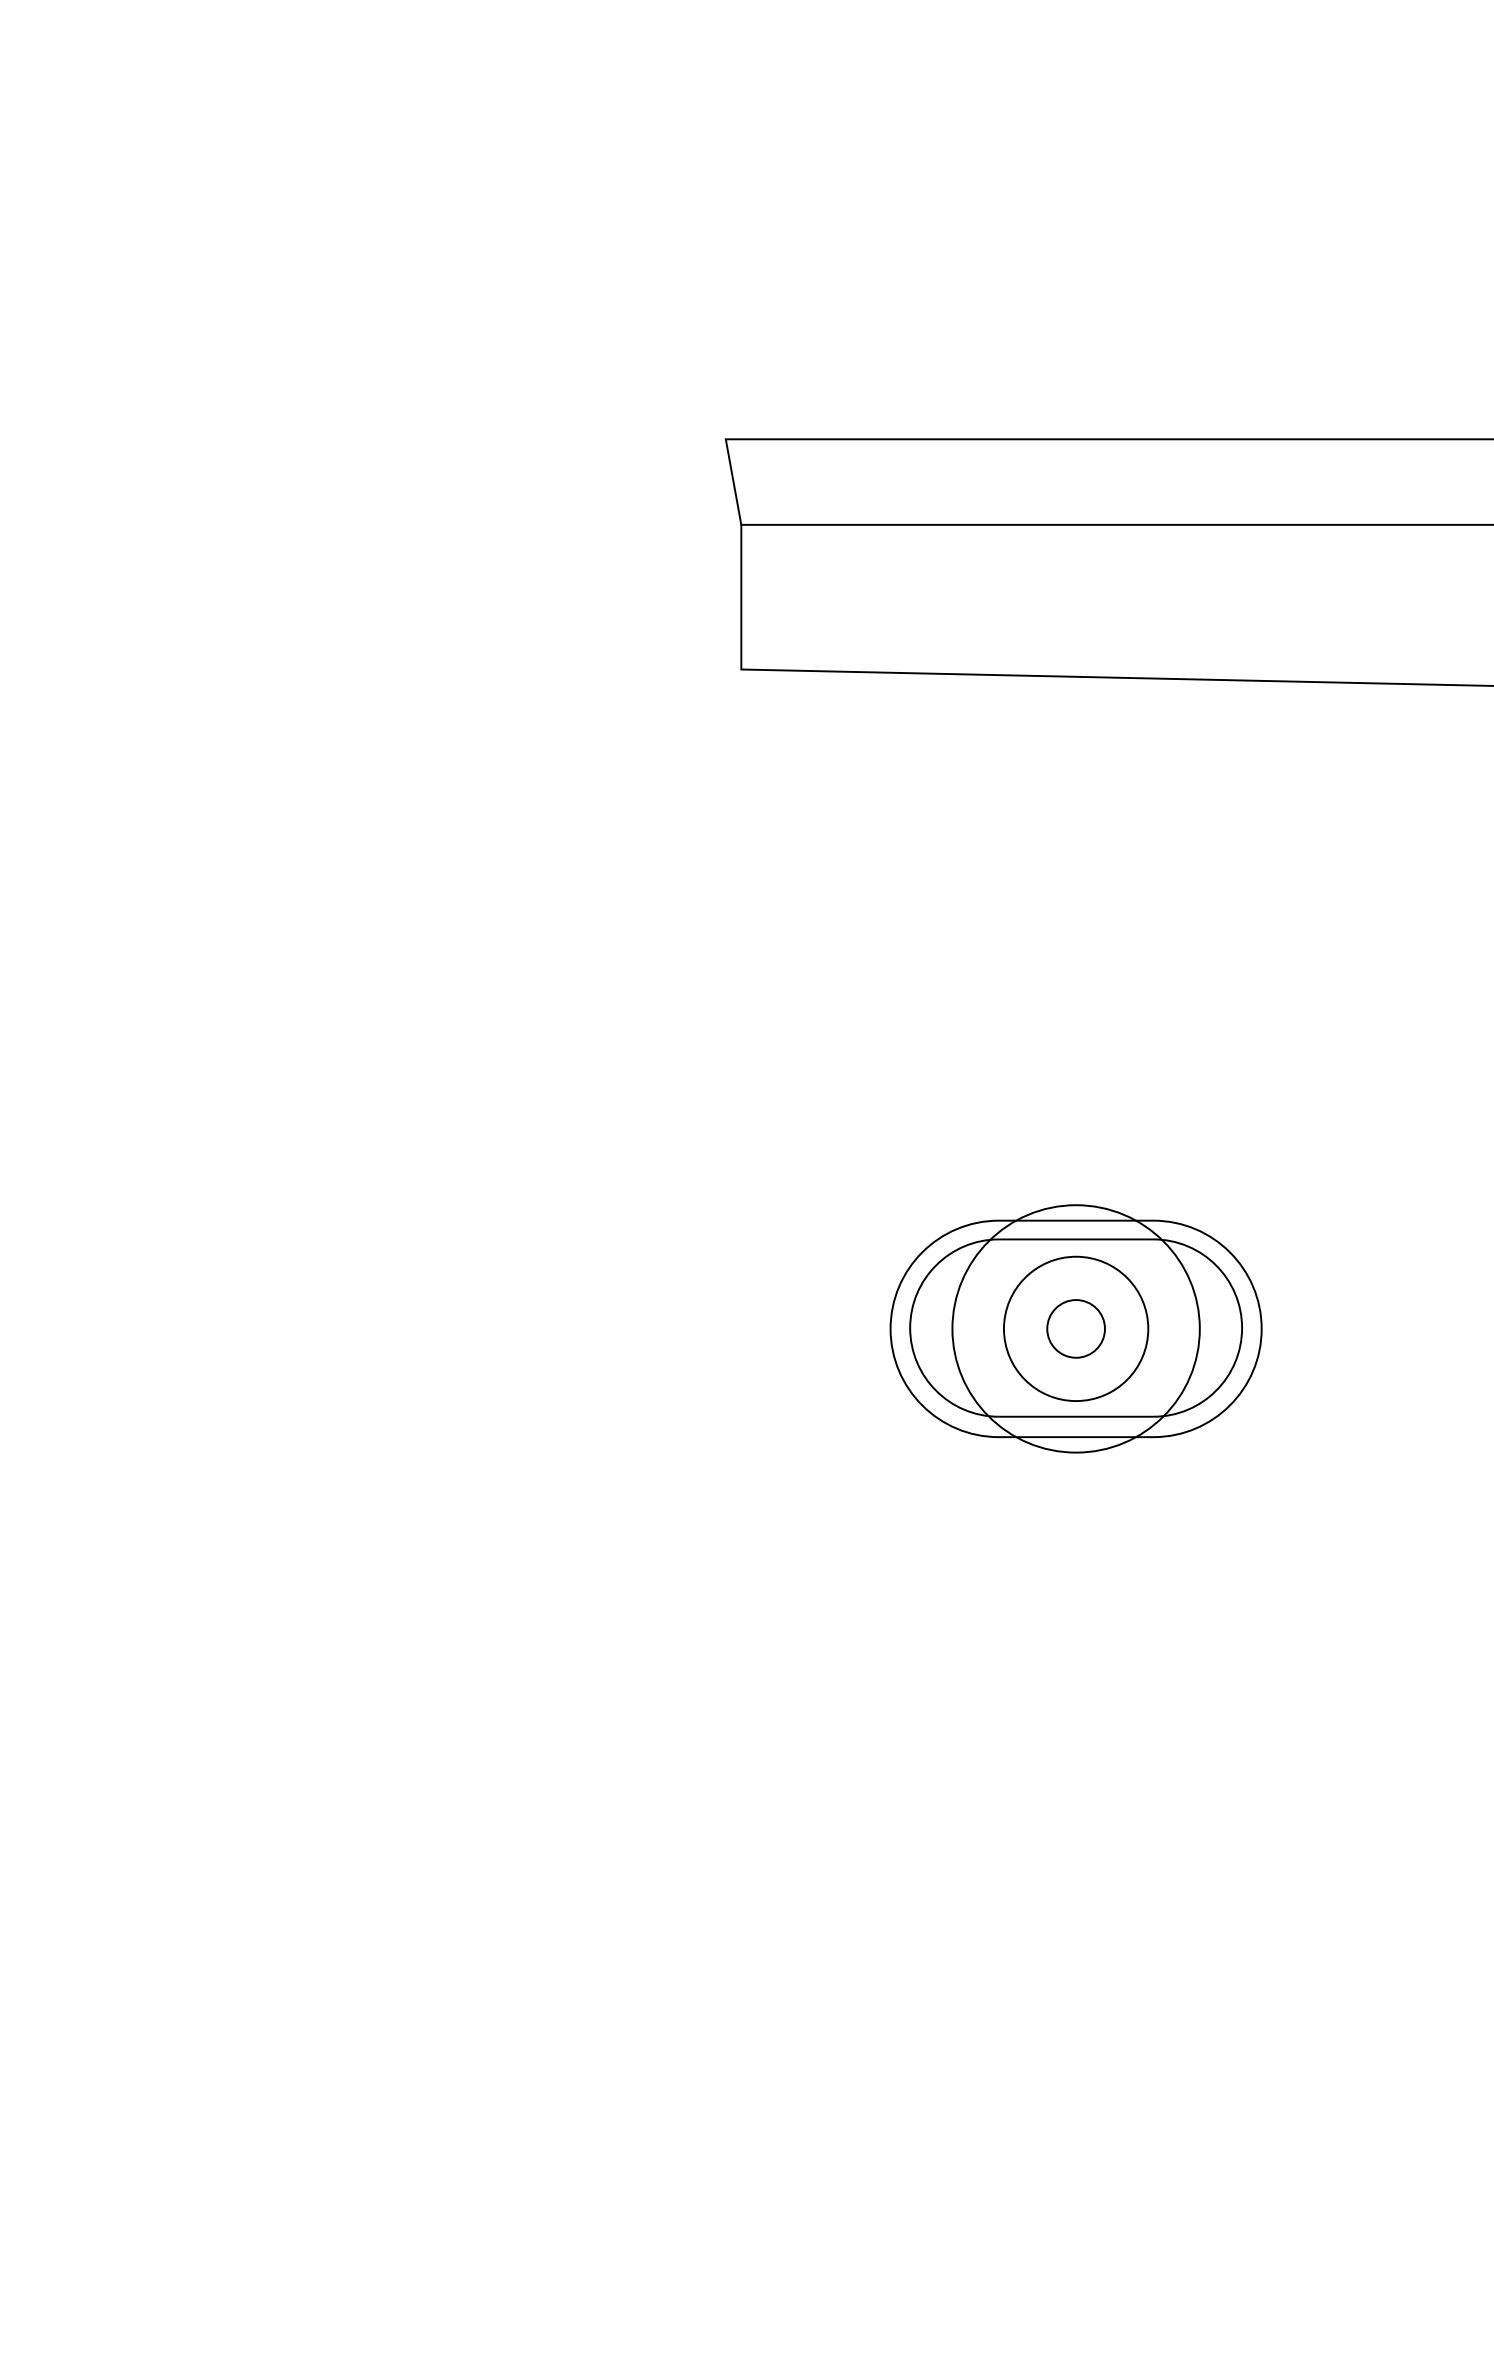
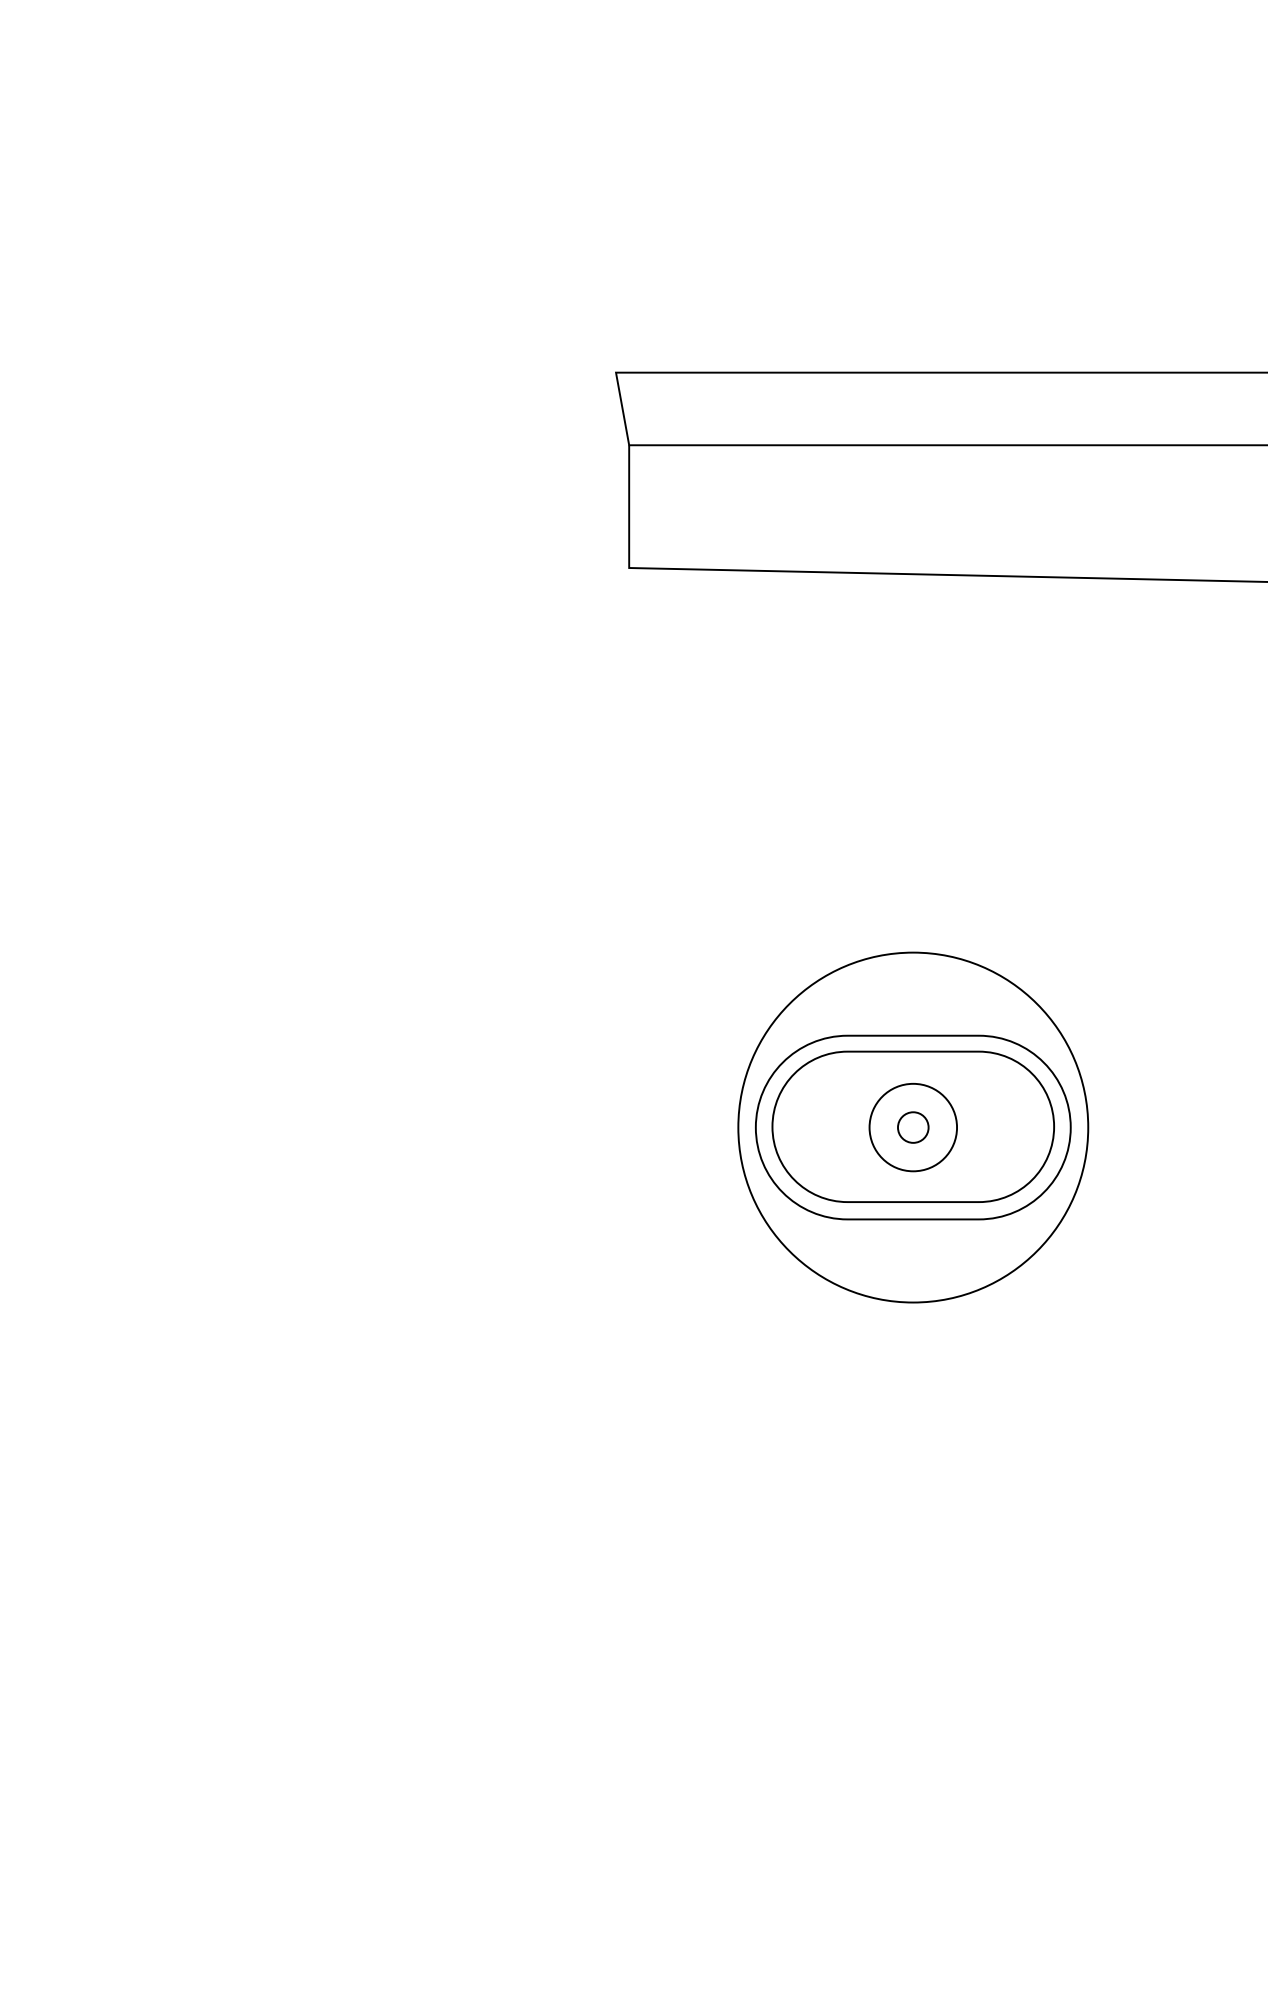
circle: (1075, 1328) -> (912, 1127), size x0.71
circle: (1075, 1328) -> (912, 1127), size x1.67
circle: (1076, 1328) -> (913, 1127), size x0.62

